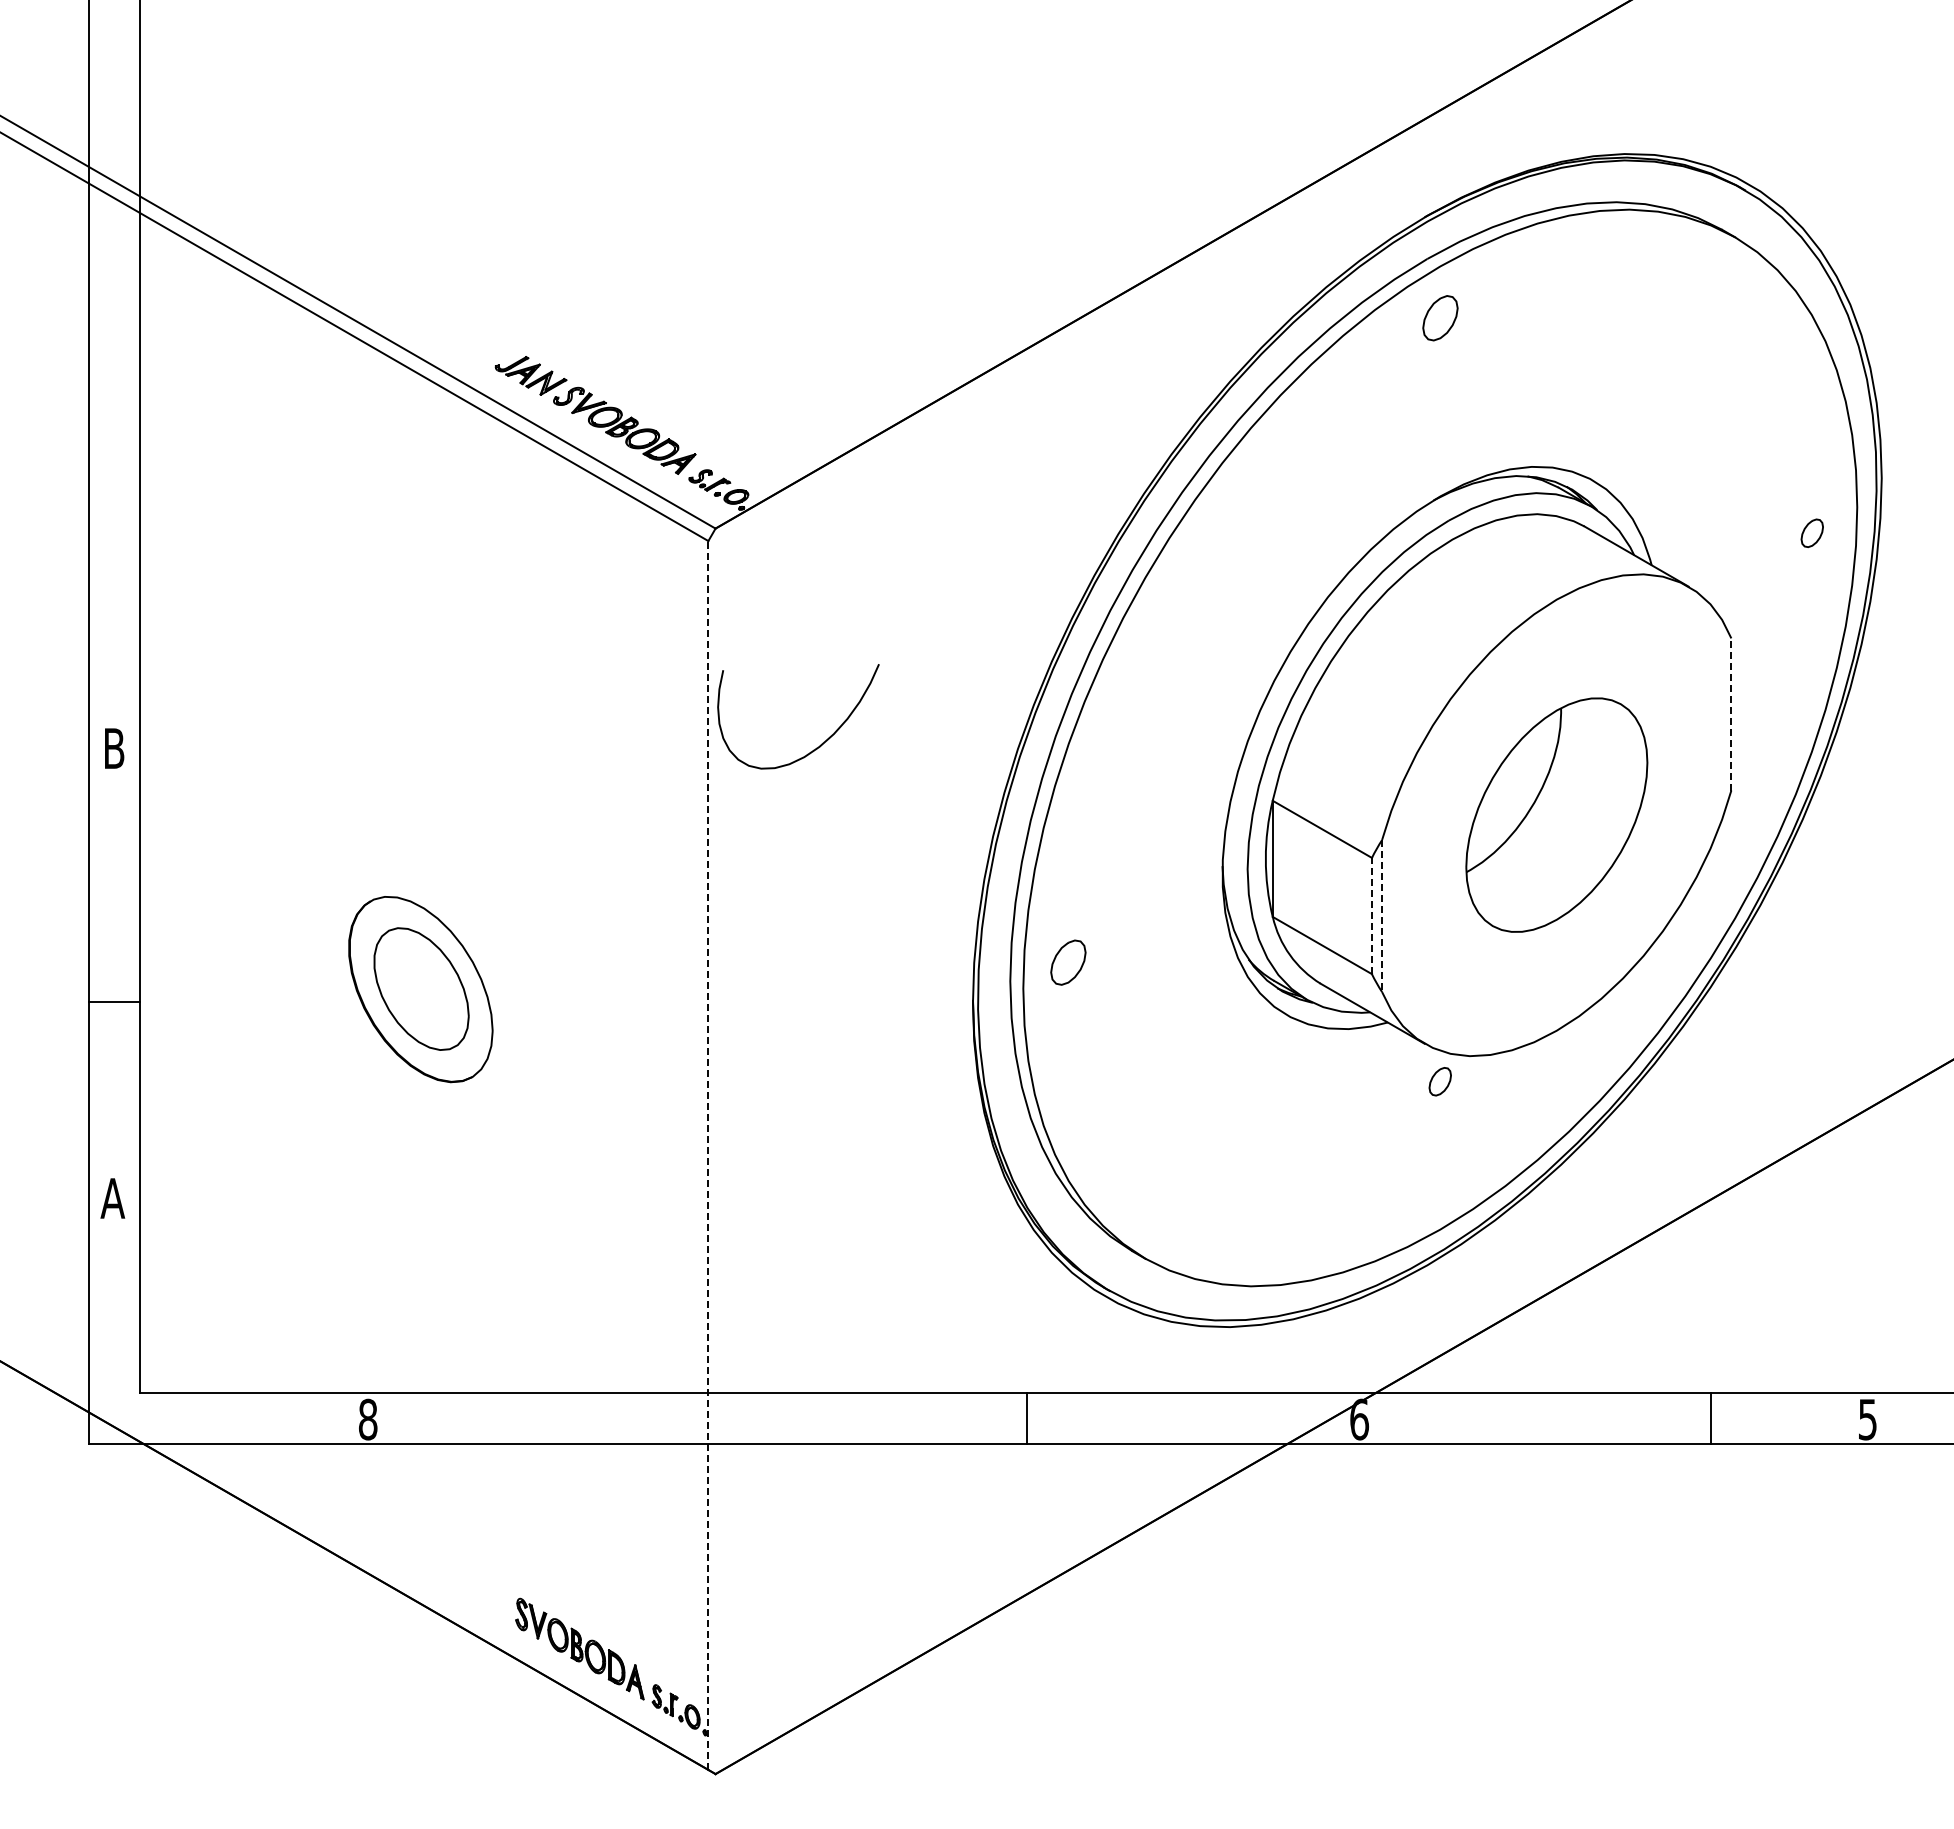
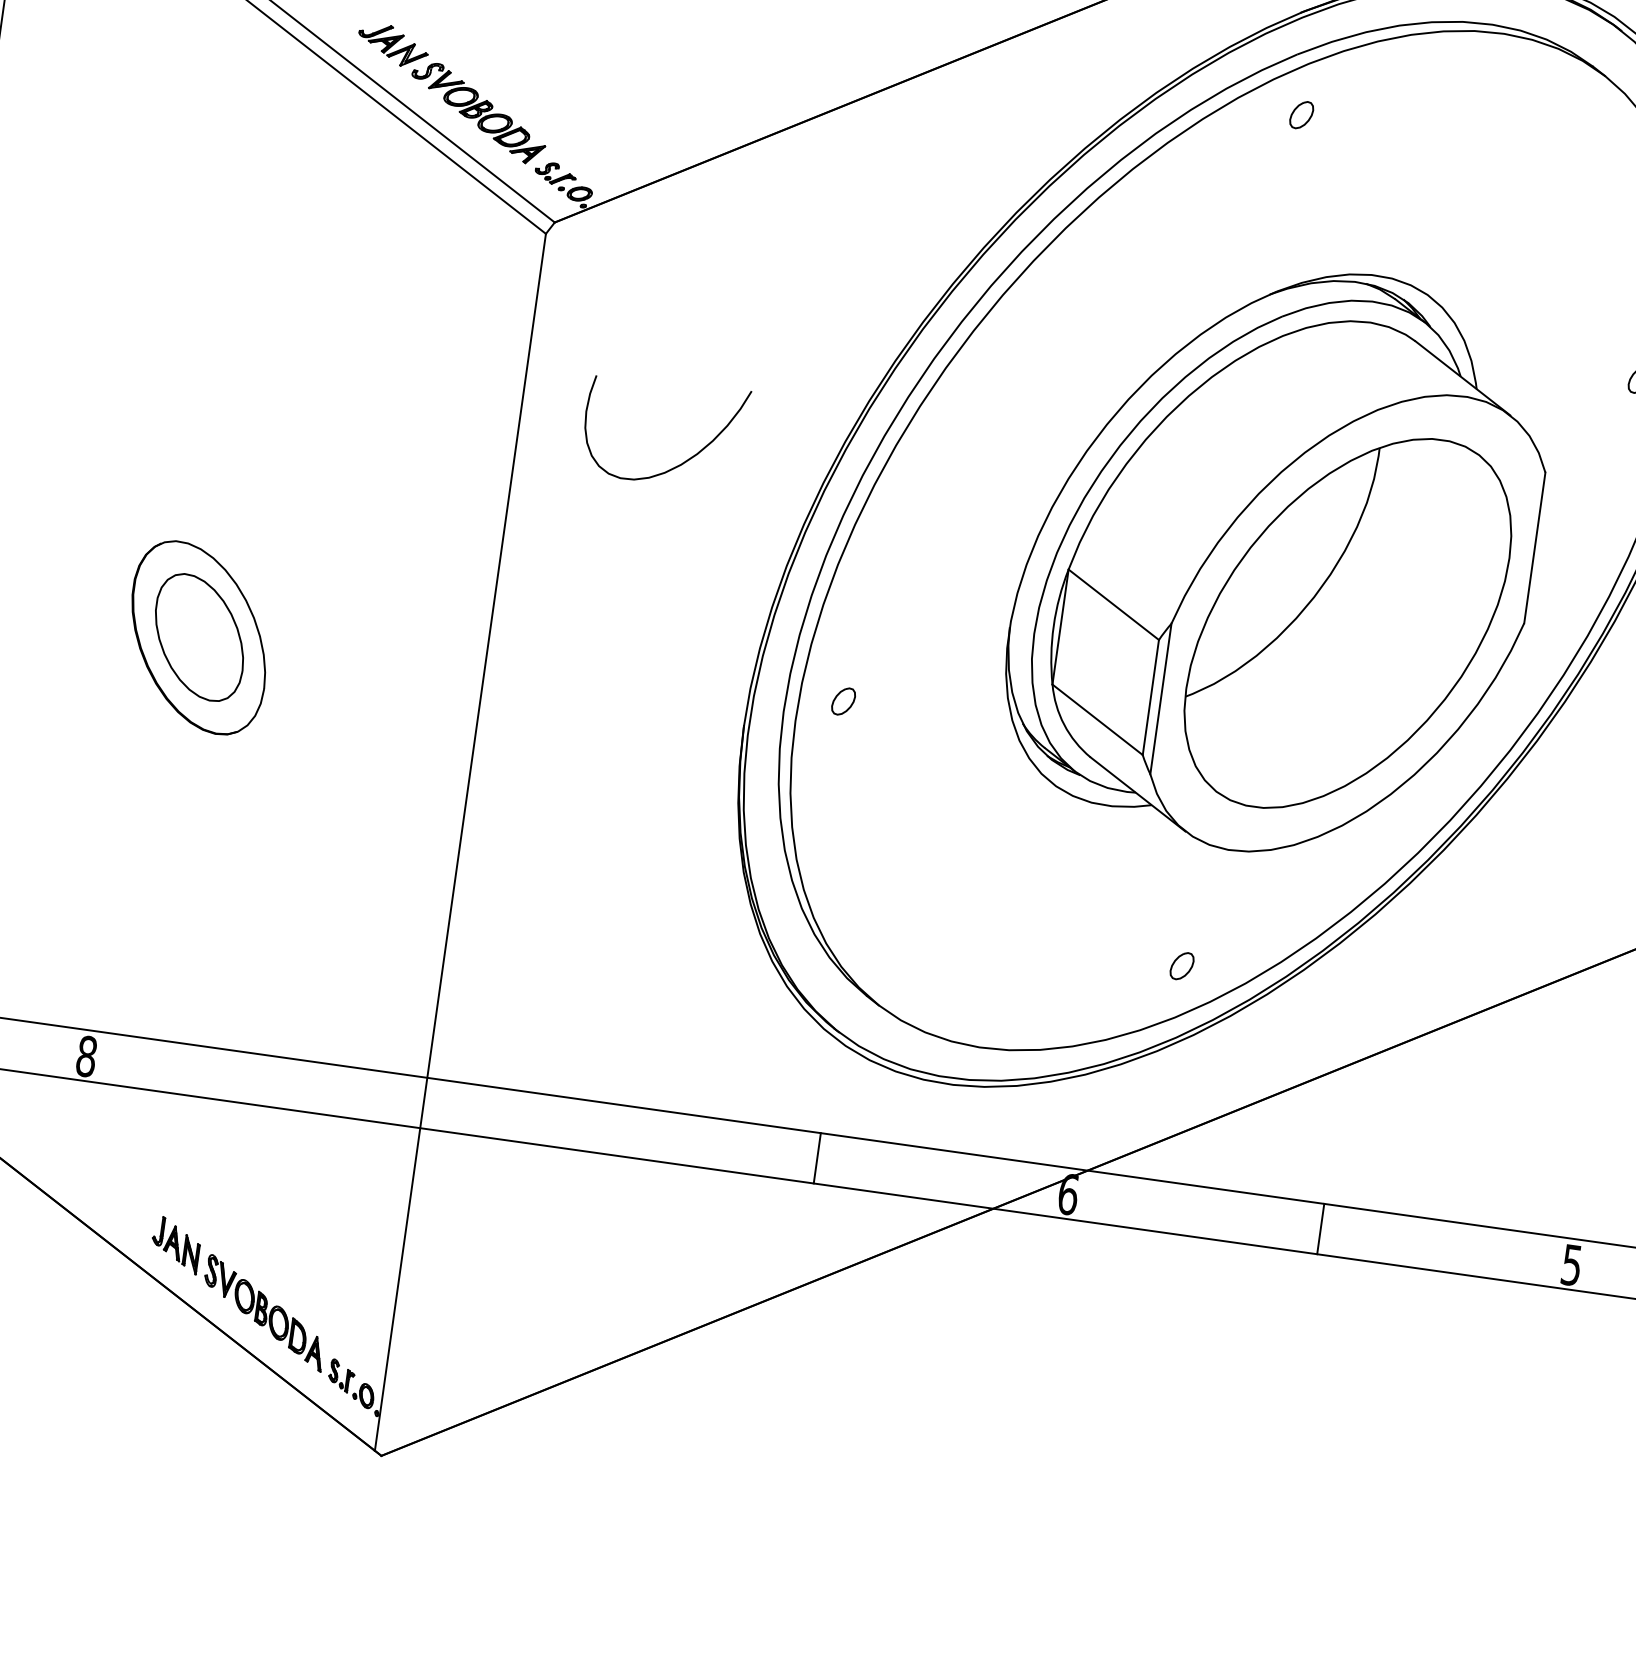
part: (1439, 318) -> (1300, 115), size x0.62
line: (1731, 713) -> (1535, 546), dashed -> solid
curve: (822, 742) -> (684, 460), moved
part: (1556, 814) -> (1347, 622), size x1.67
line: (1371, 915) -> (1150, 696), dashed -> solid
line: (1382, 916) -> (1161, 699), dashed -> solid
part: (1067, 962) -> (842, 701), size x0.62
part: (1439, 1081) -> (1181, 965), moved
line: (708, 1155) -> (460, 842), dashed -> solid
line: (1026, 1418) -> (817, 1158), moved
line: (1711, 1418) -> (1321, 1228), moved
part: (482, 1594) -> (175, 1245), added

